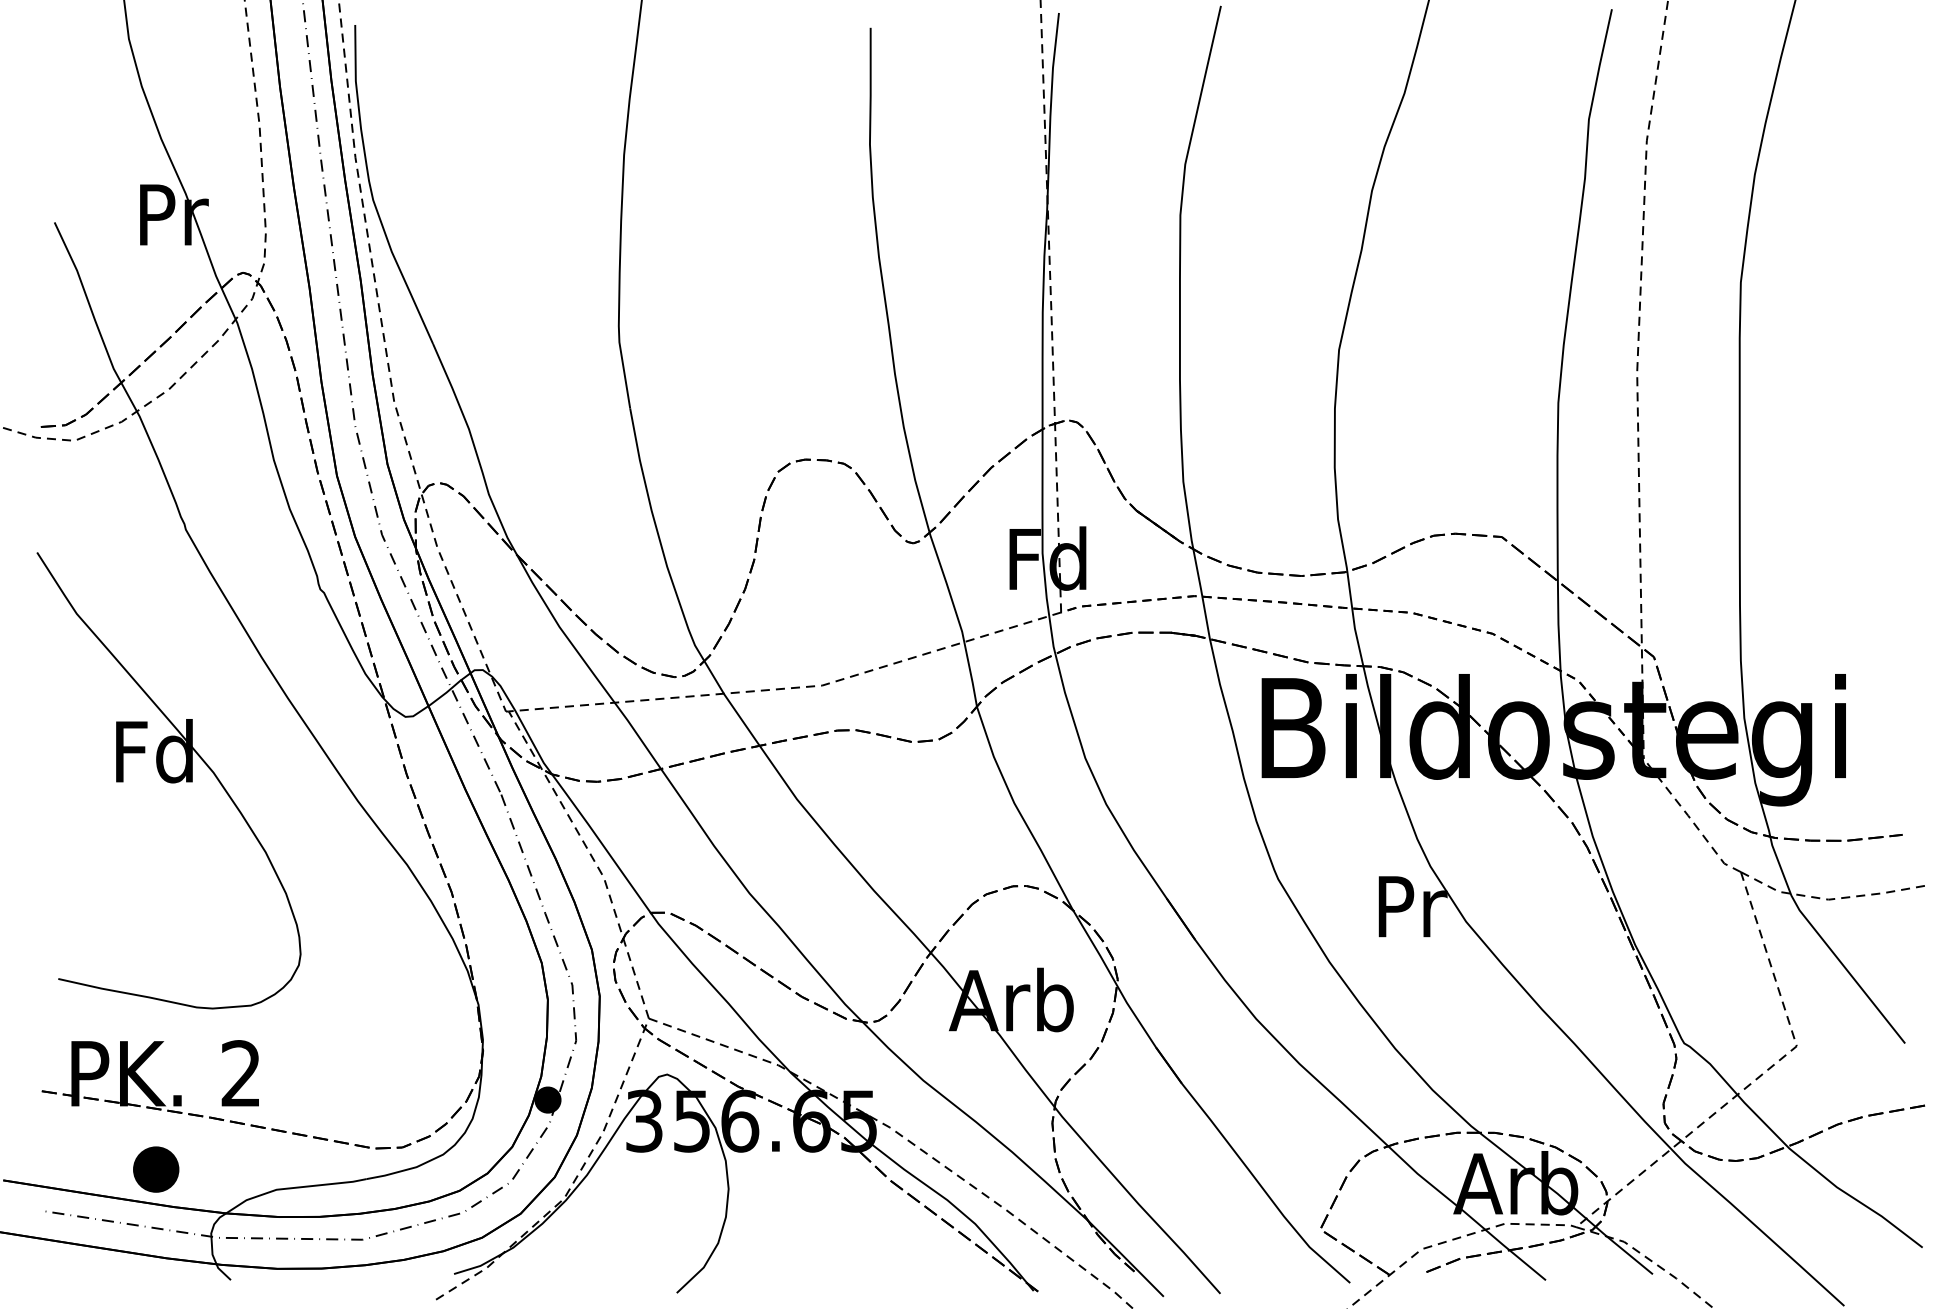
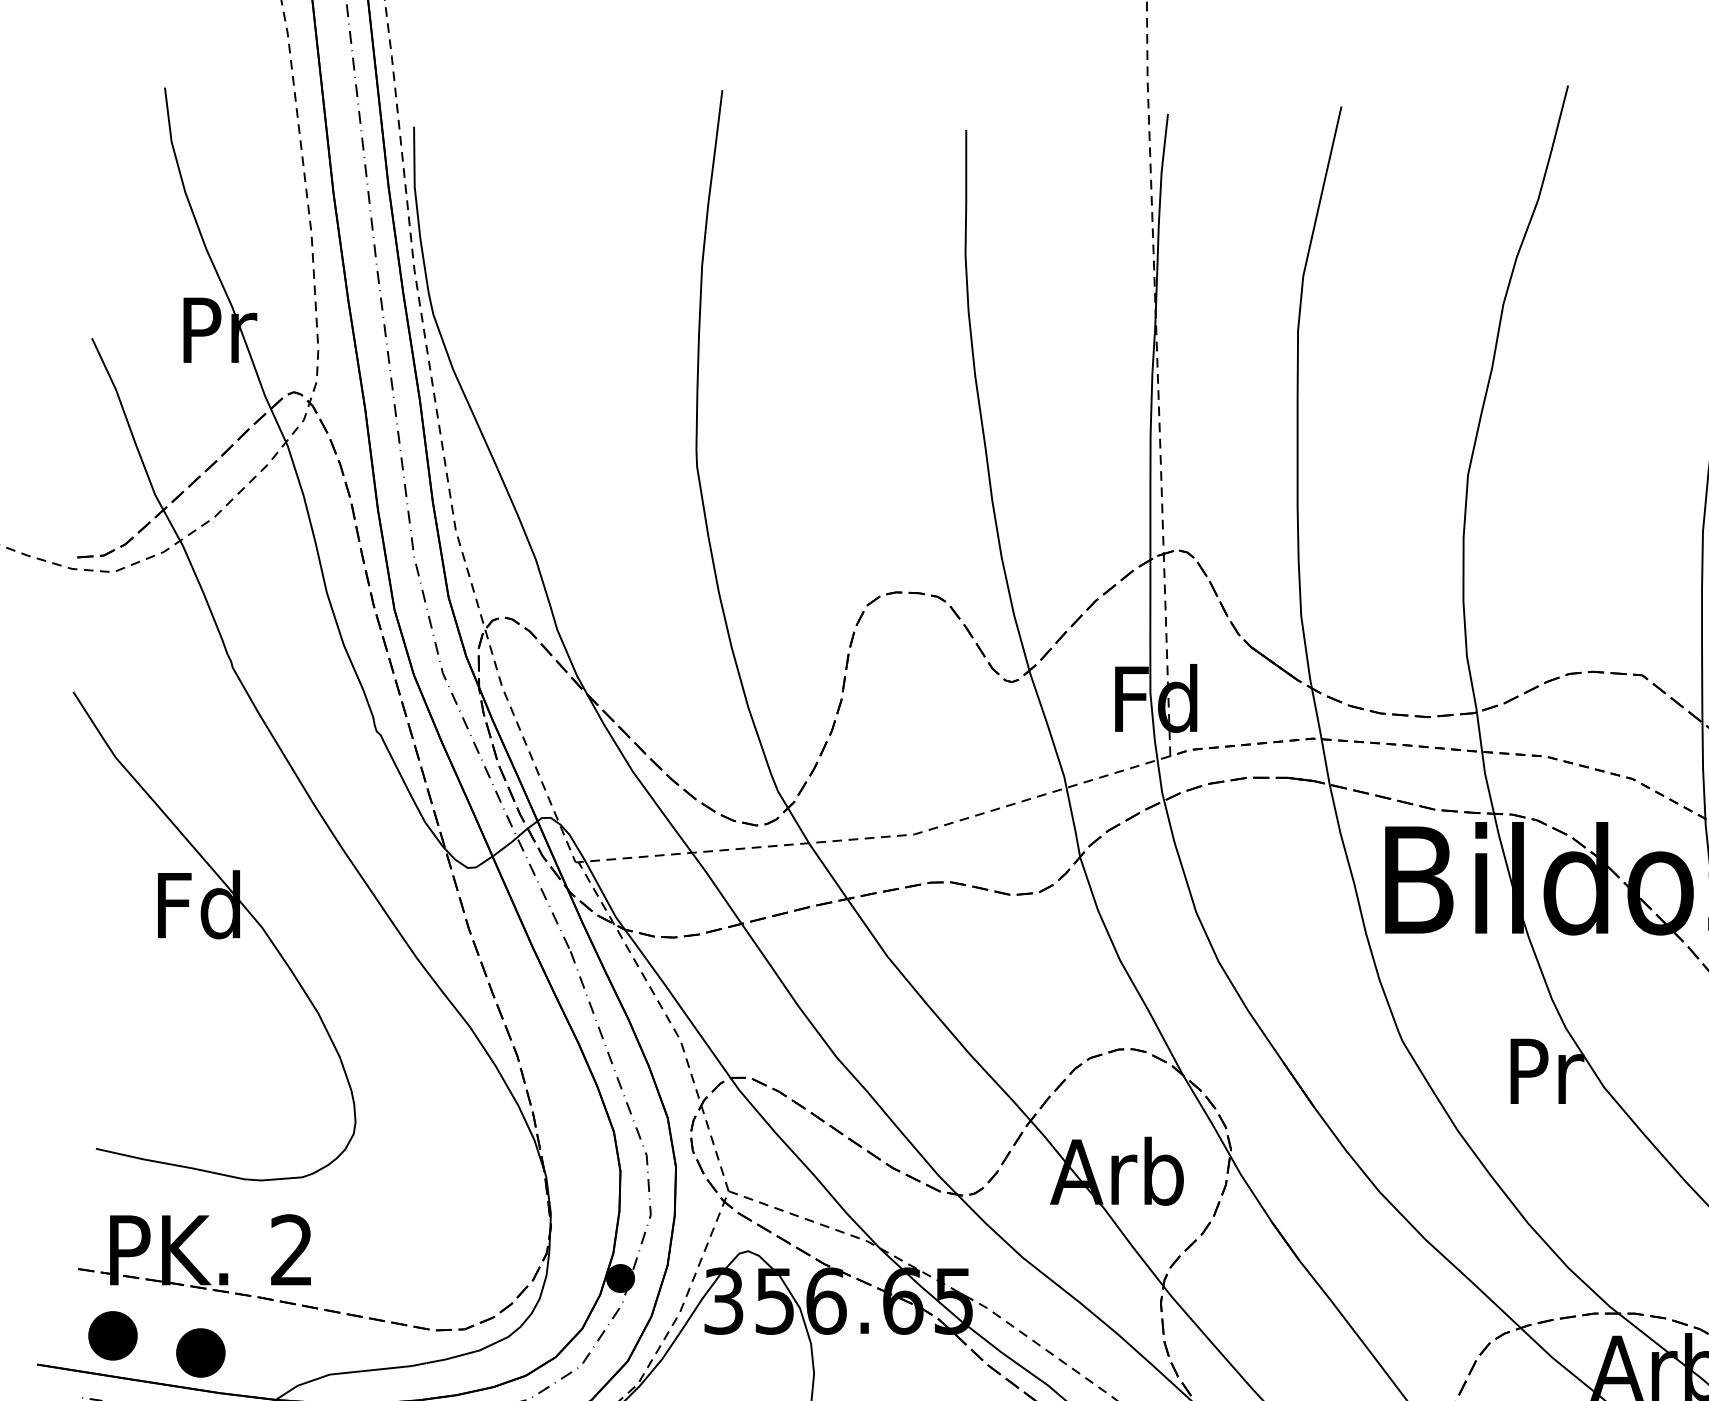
part: (74, 1153) -> (113, 1335), added

